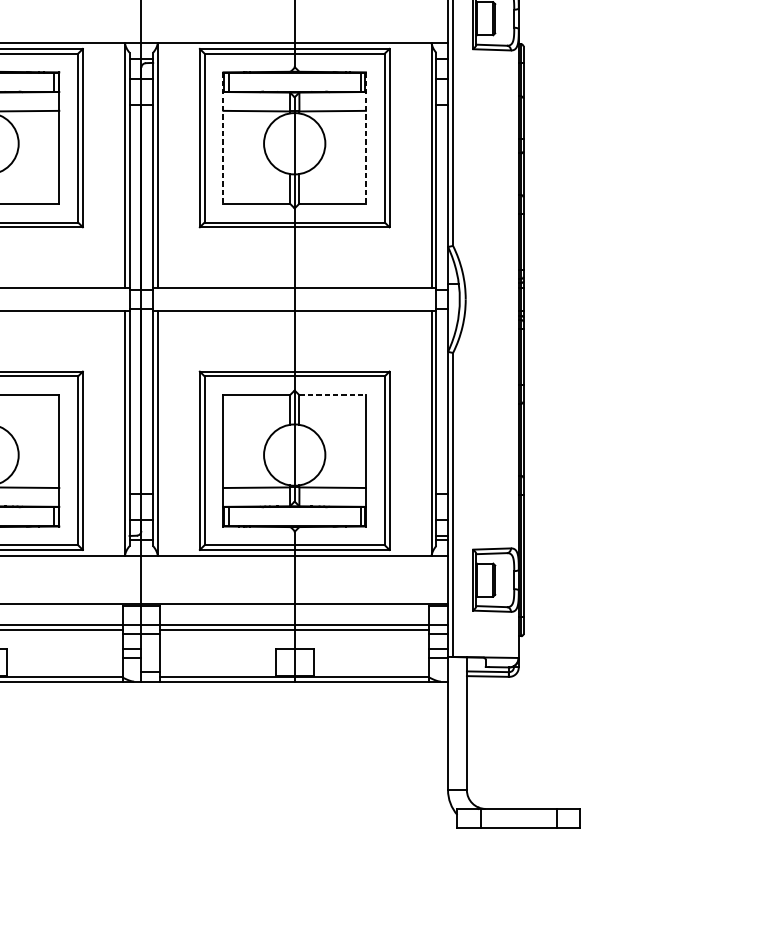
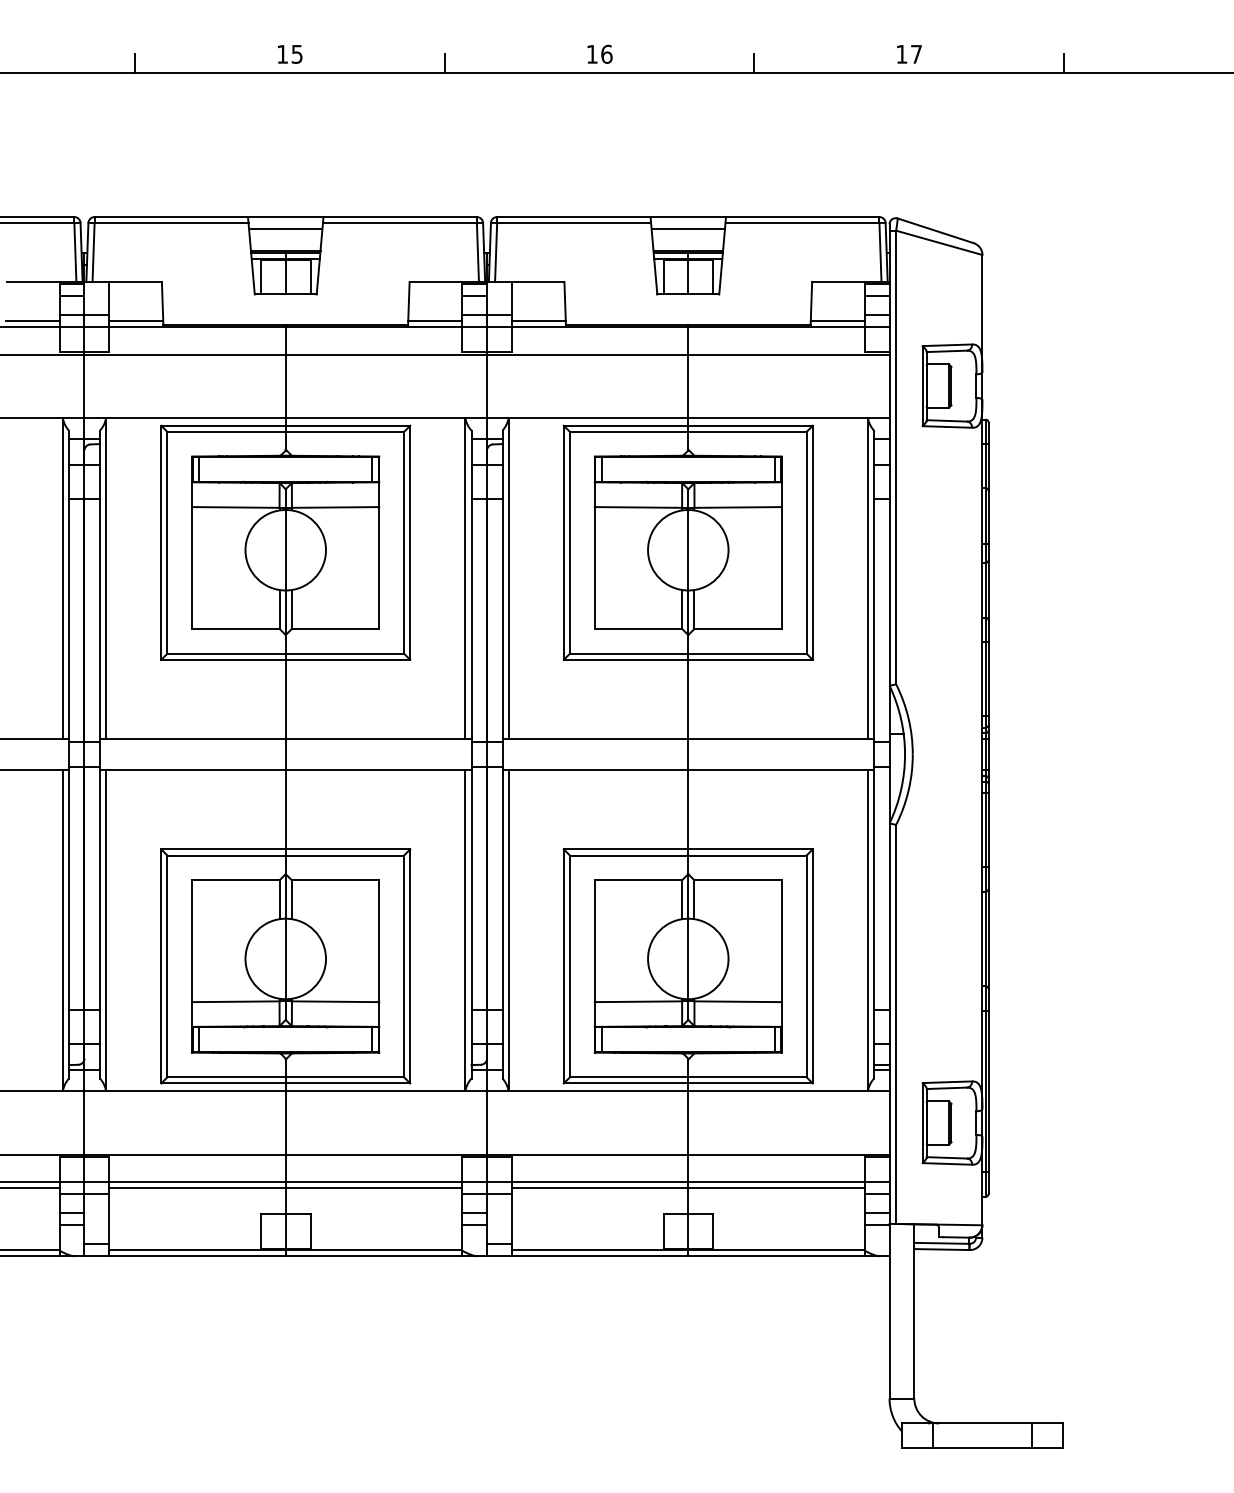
line: (223, 138) -> (594, 543), dashed -> solid
line: (365, 138) -> (781, 543), dashed -> solid
line: (332, 395) -> (738, 880), dashed -> solid

